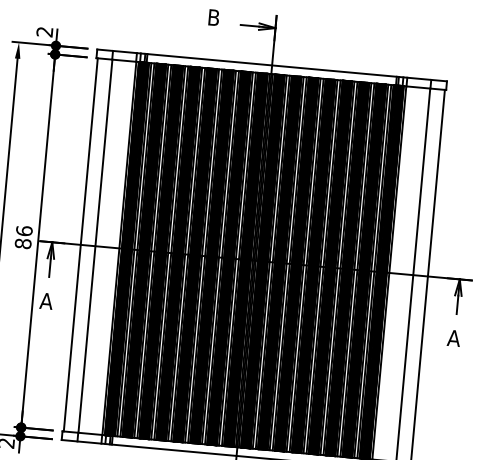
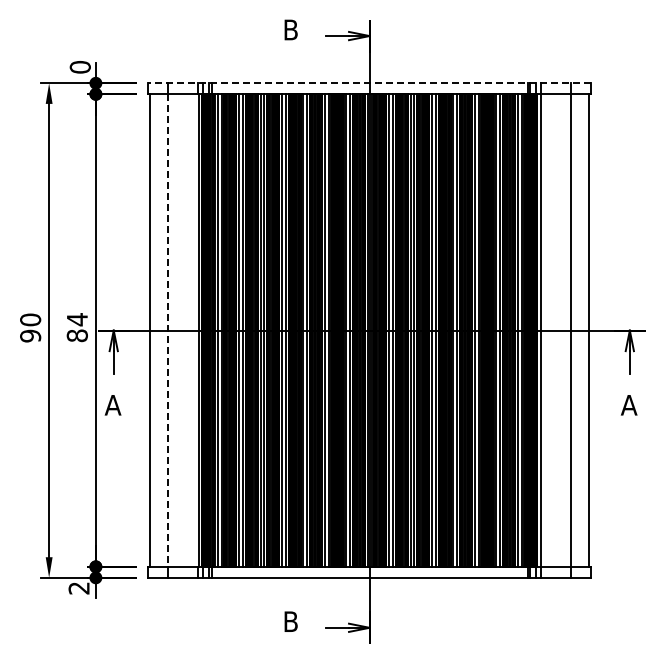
text: (44, 32) -> (79, 67), 2 -> 0
line: (272, 65) -> (369, 83), solid -> dashed
text: (23, 230) -> (76, 319), 86 -> 84
line: (95, 246) -> (168, 331), solid -> dashed

